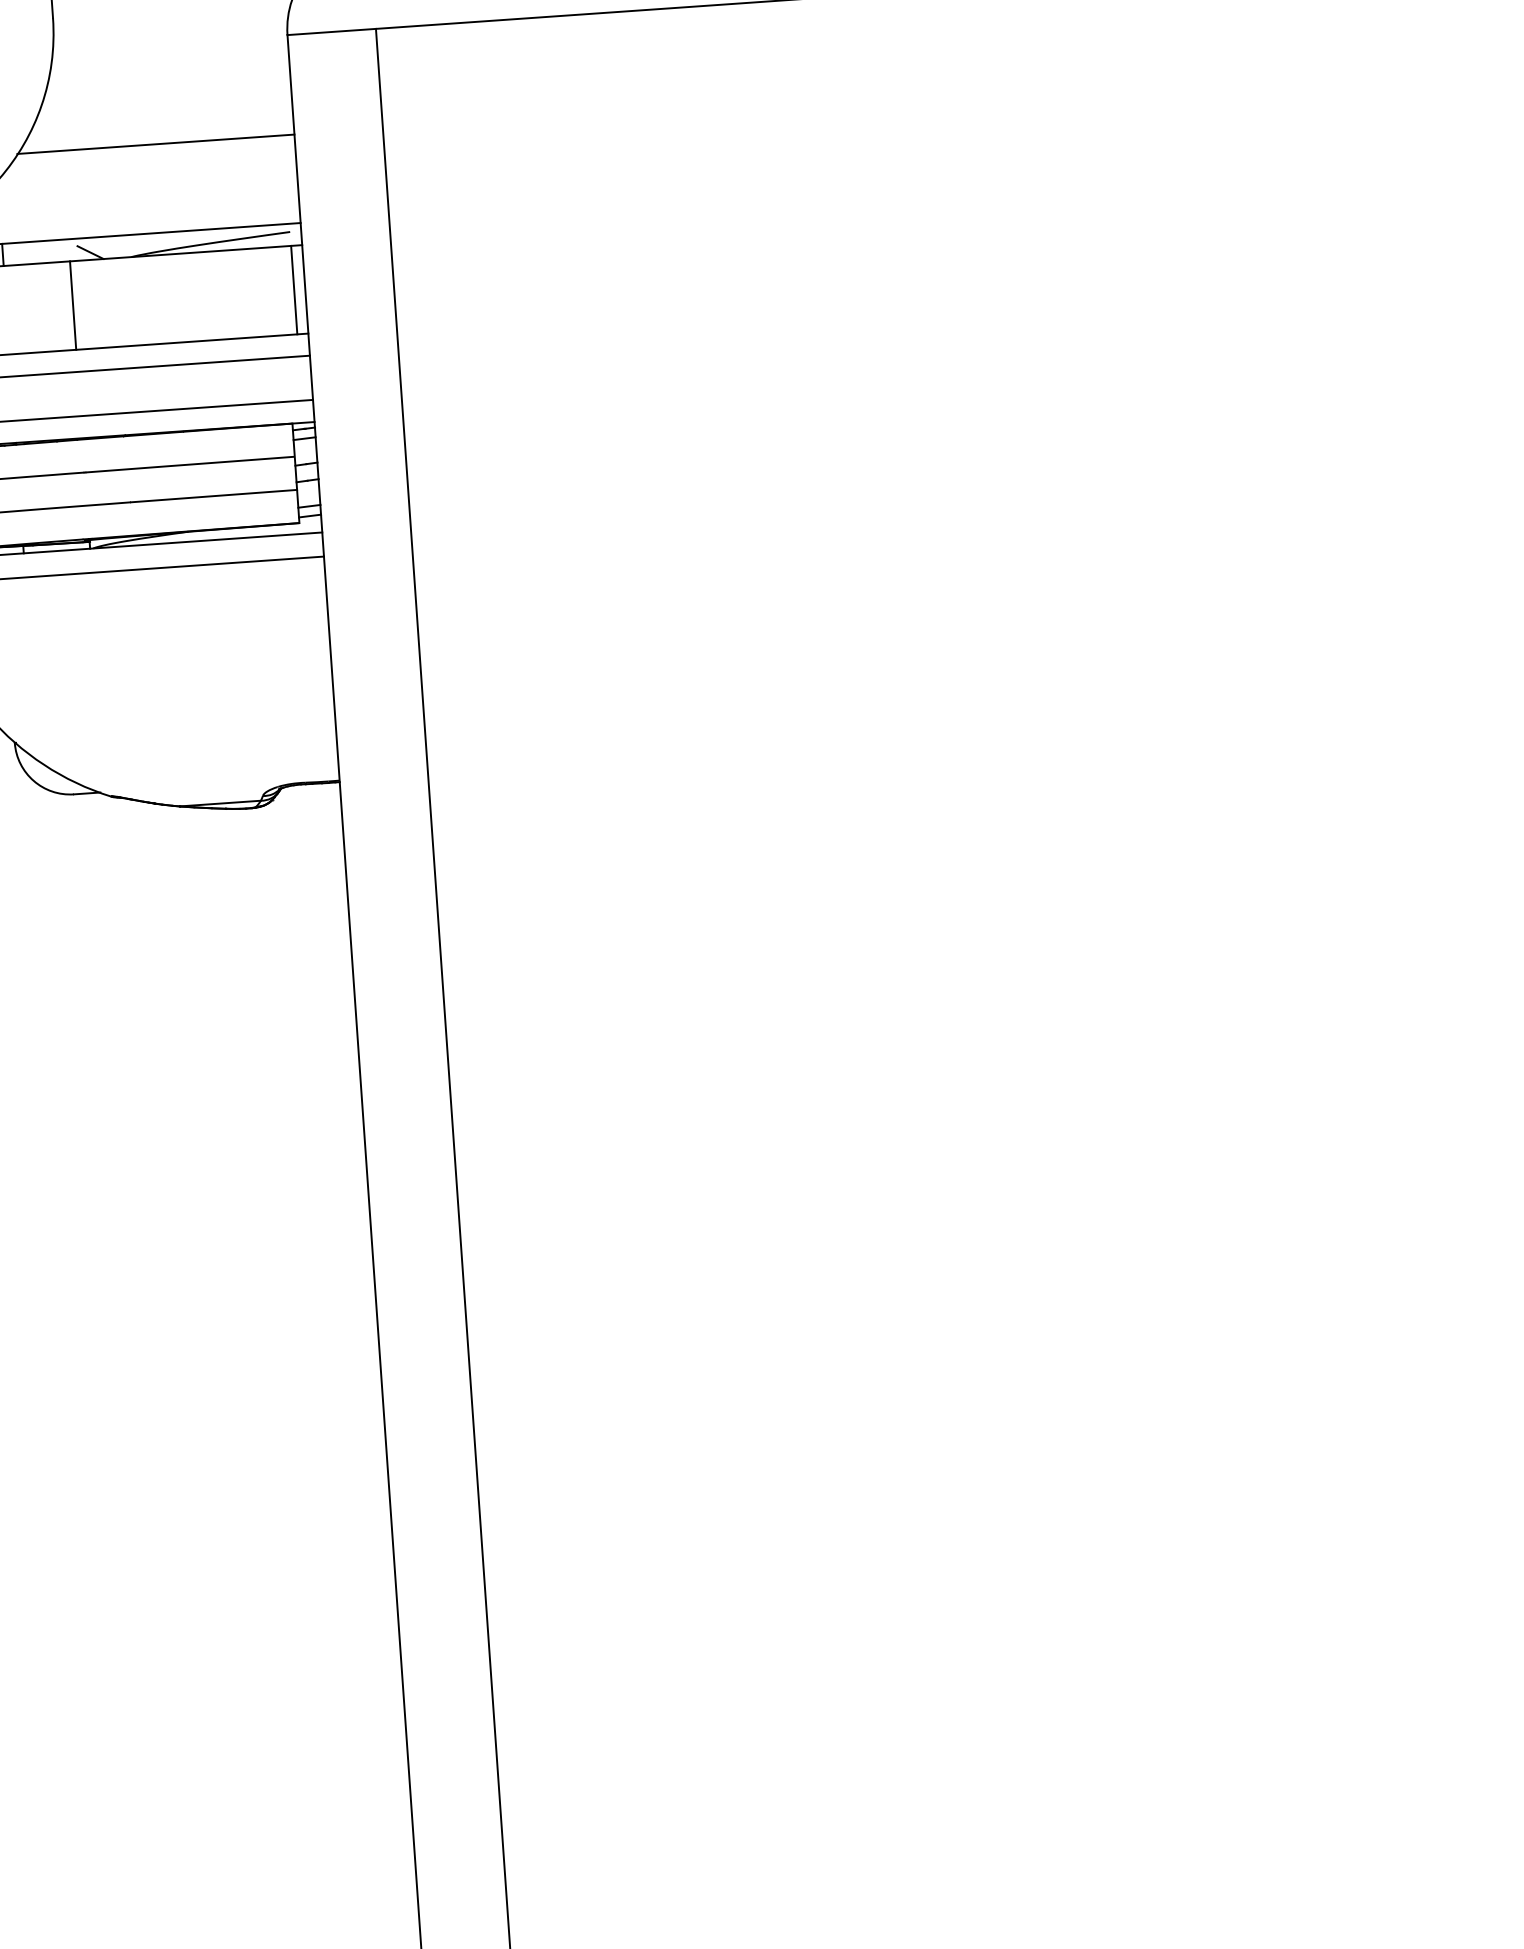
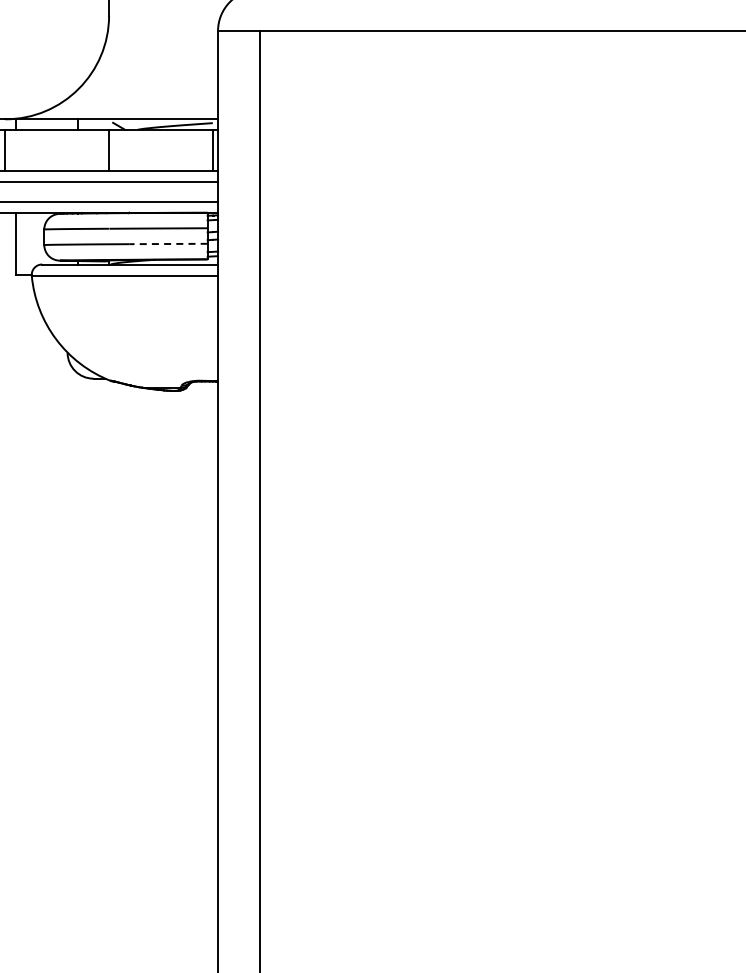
line: (156, 143) -> (153, 77), removed
line: (213, 495) -> (168, 243), solid -> dashed

